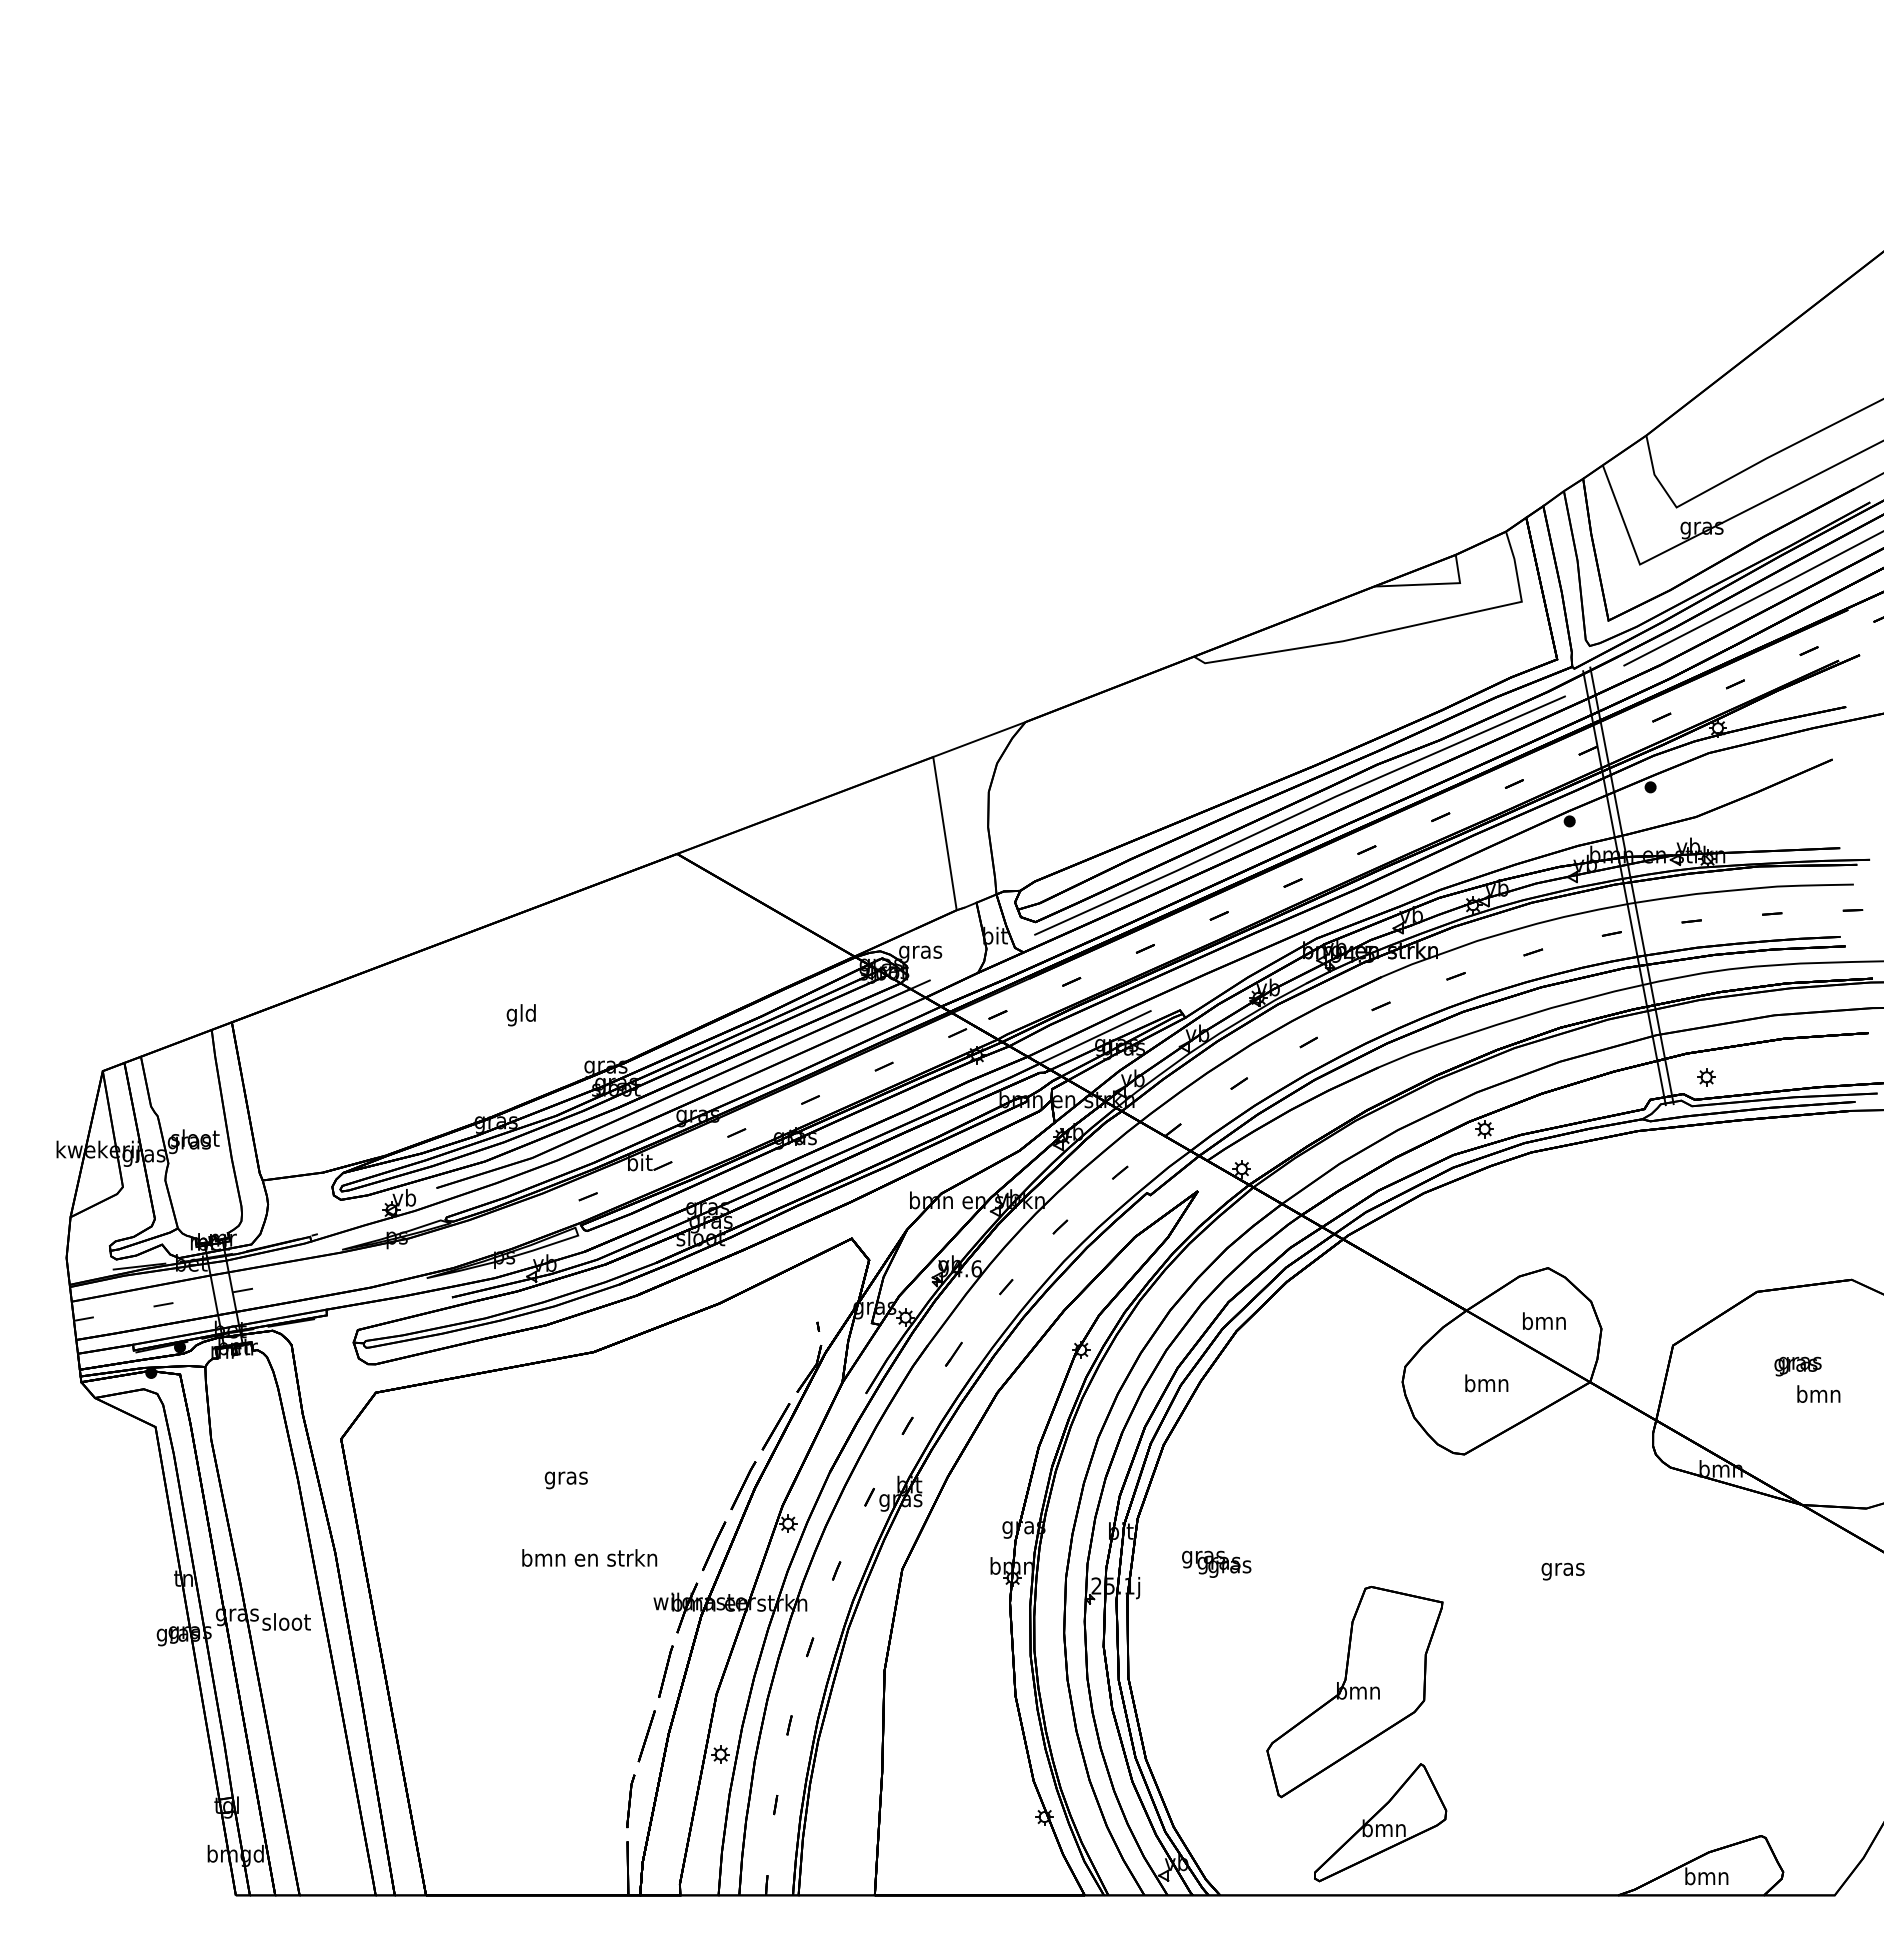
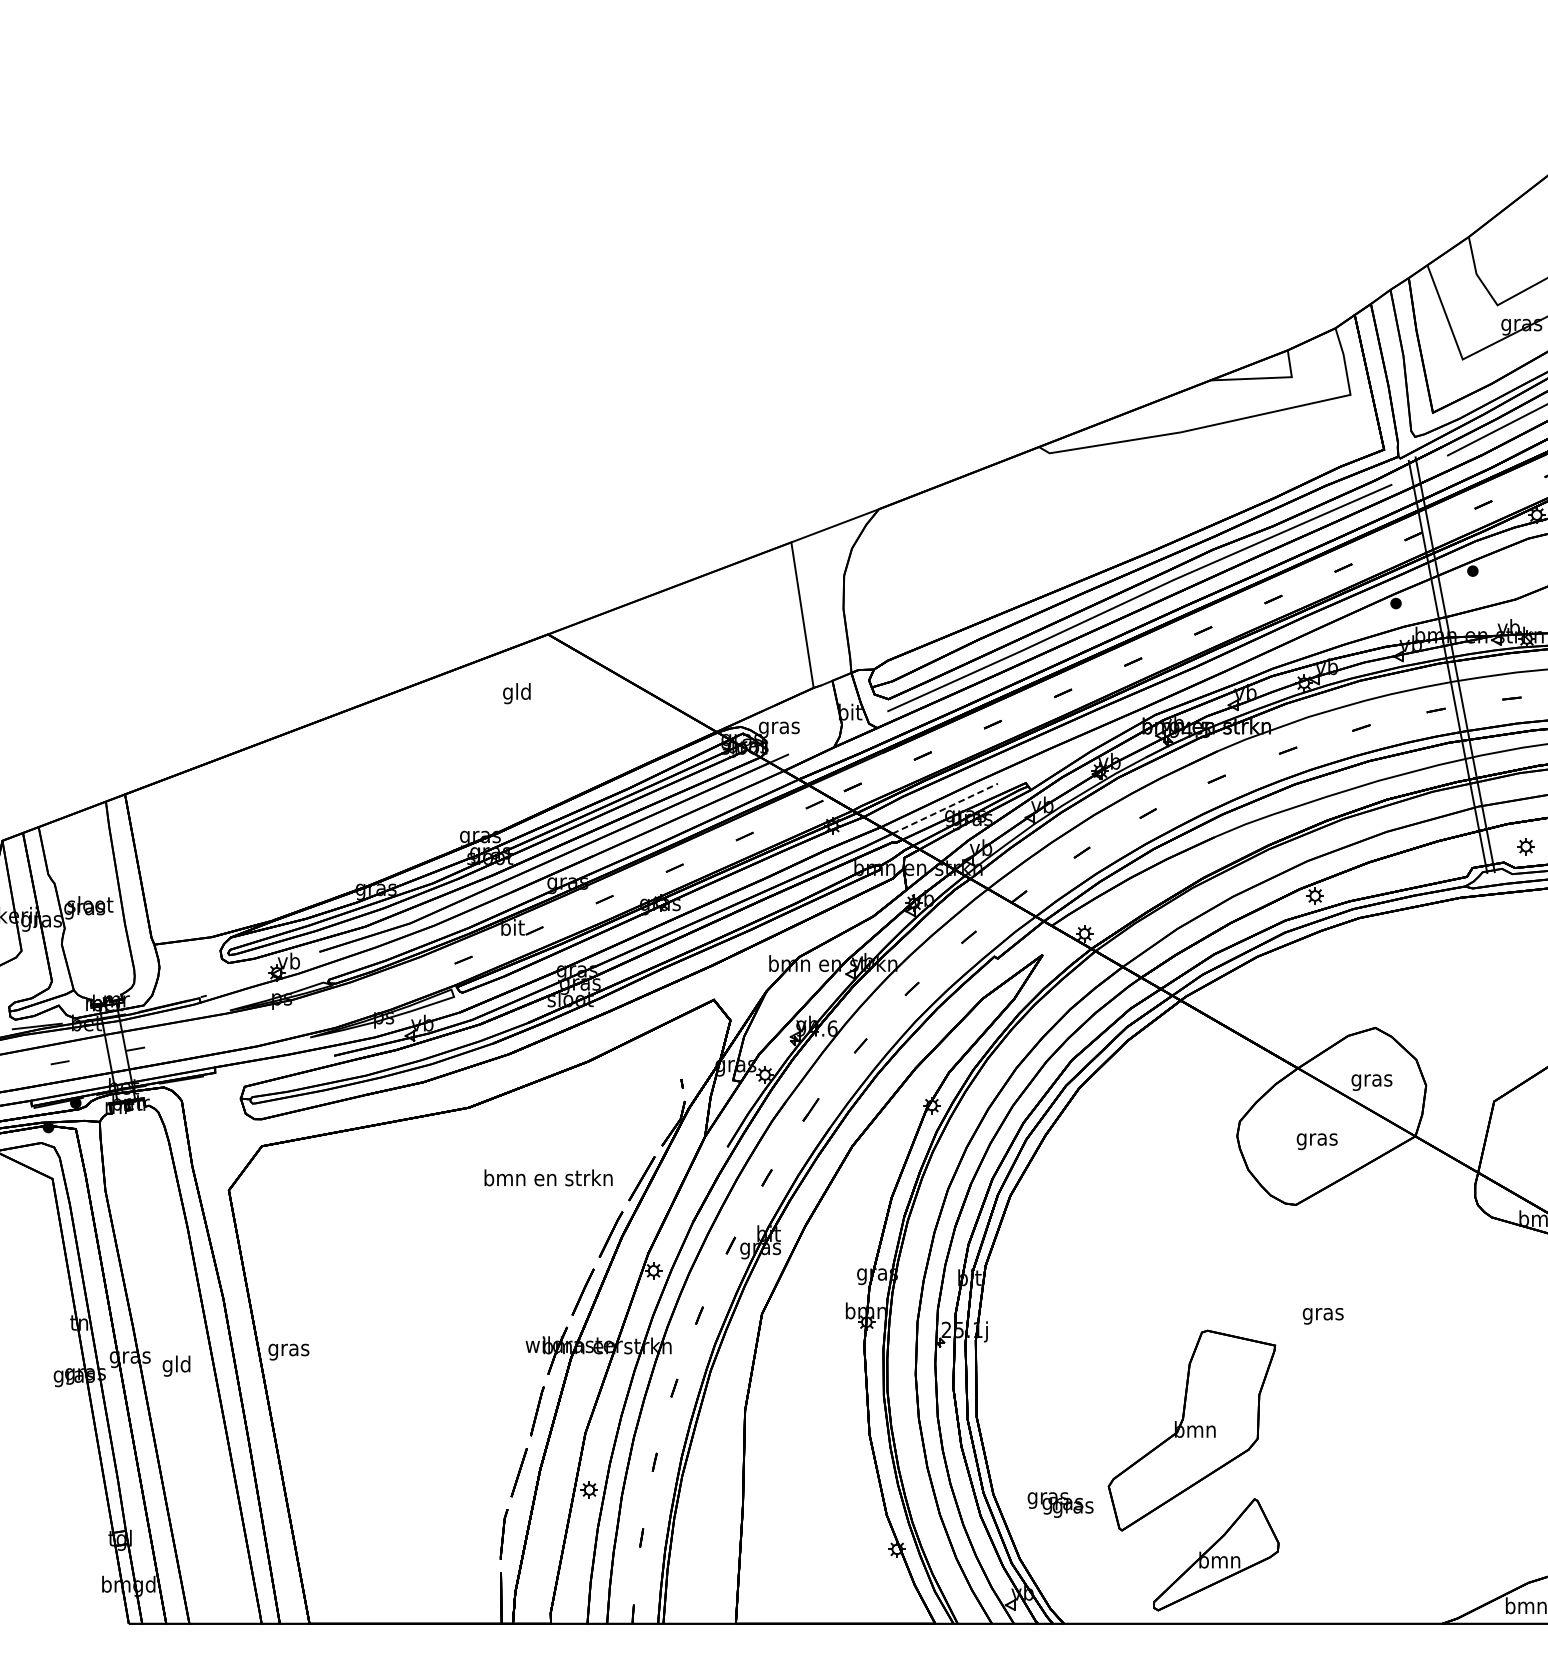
text: (520, 1015) -> (516, 693), moved
line: (1095, 1037) -> (945, 808), solid -> dashed
text: (1544, 1323) -> (1372, 1080), bmn -> gras
text: (1486, 1385) -> (1316, 1139), bmn -> gras
text: (565, 1480) -> (288, 1352), moved
text: (589, 1557) -> (548, 1177), moved
text: (1216, 1563) -> (1060, 1504), moved
text: (1562, 1571) -> (1322, 1316), moved
text: (286, 1624) -> (176, 1366), sloot -> gld

